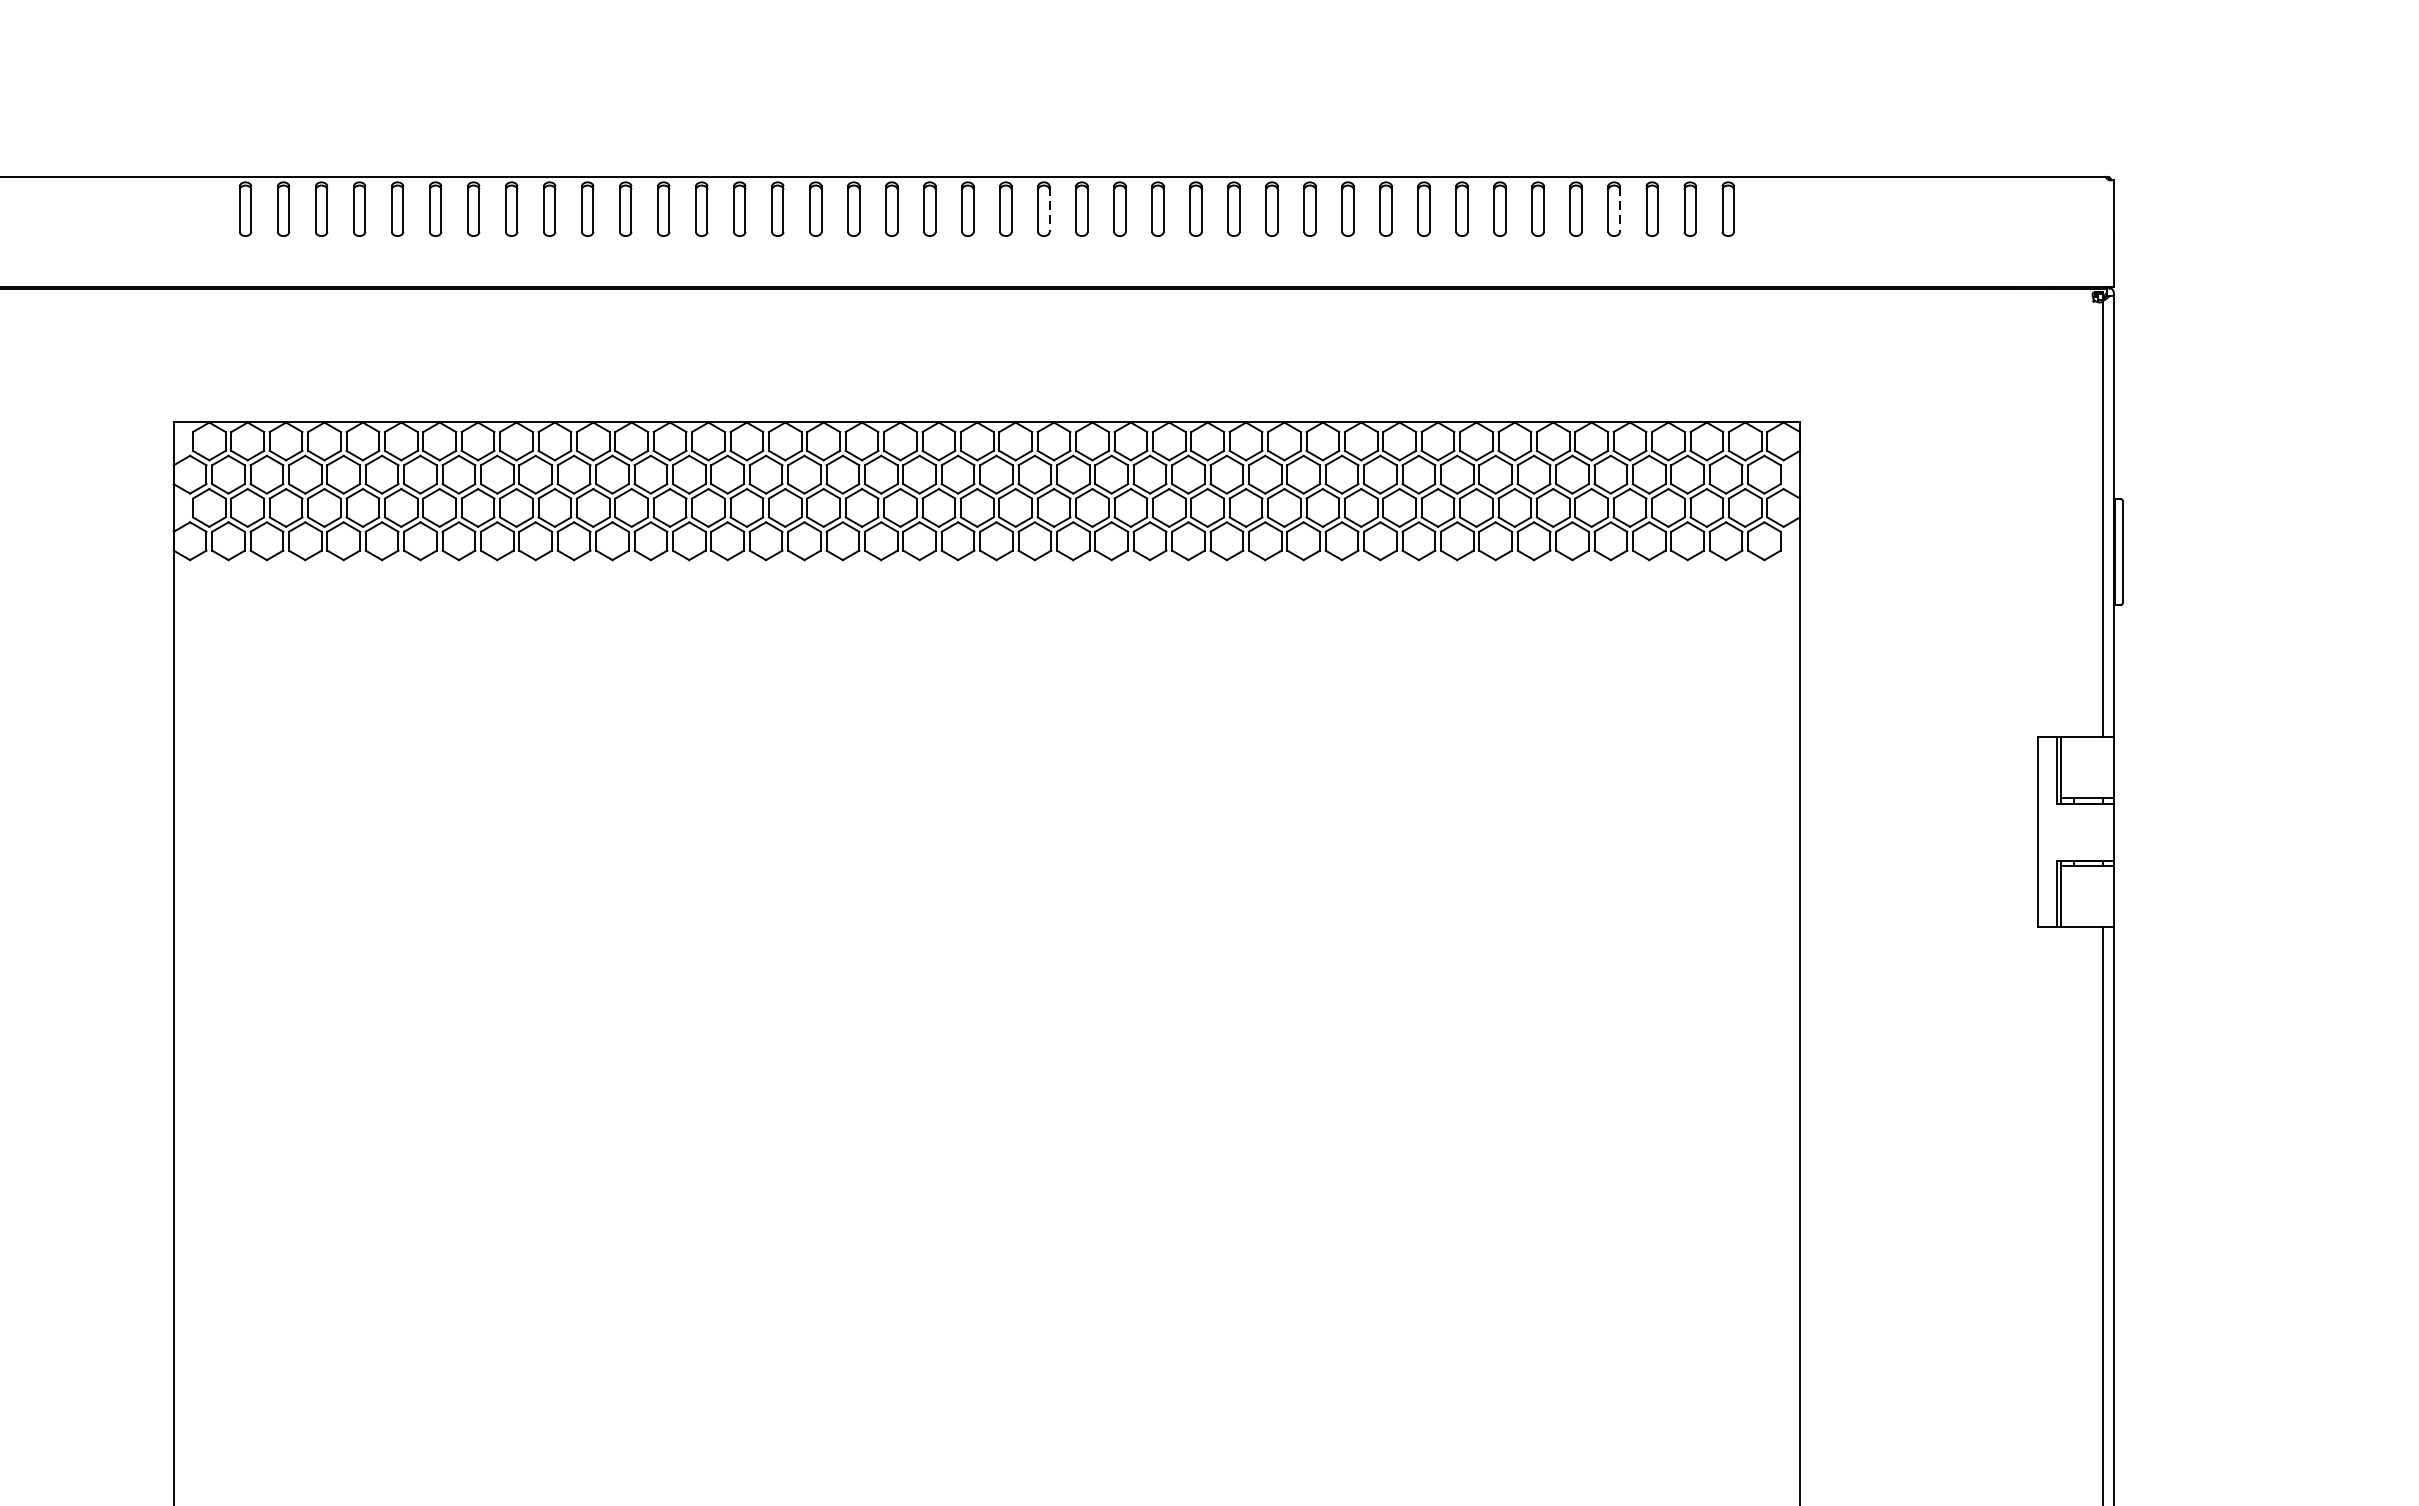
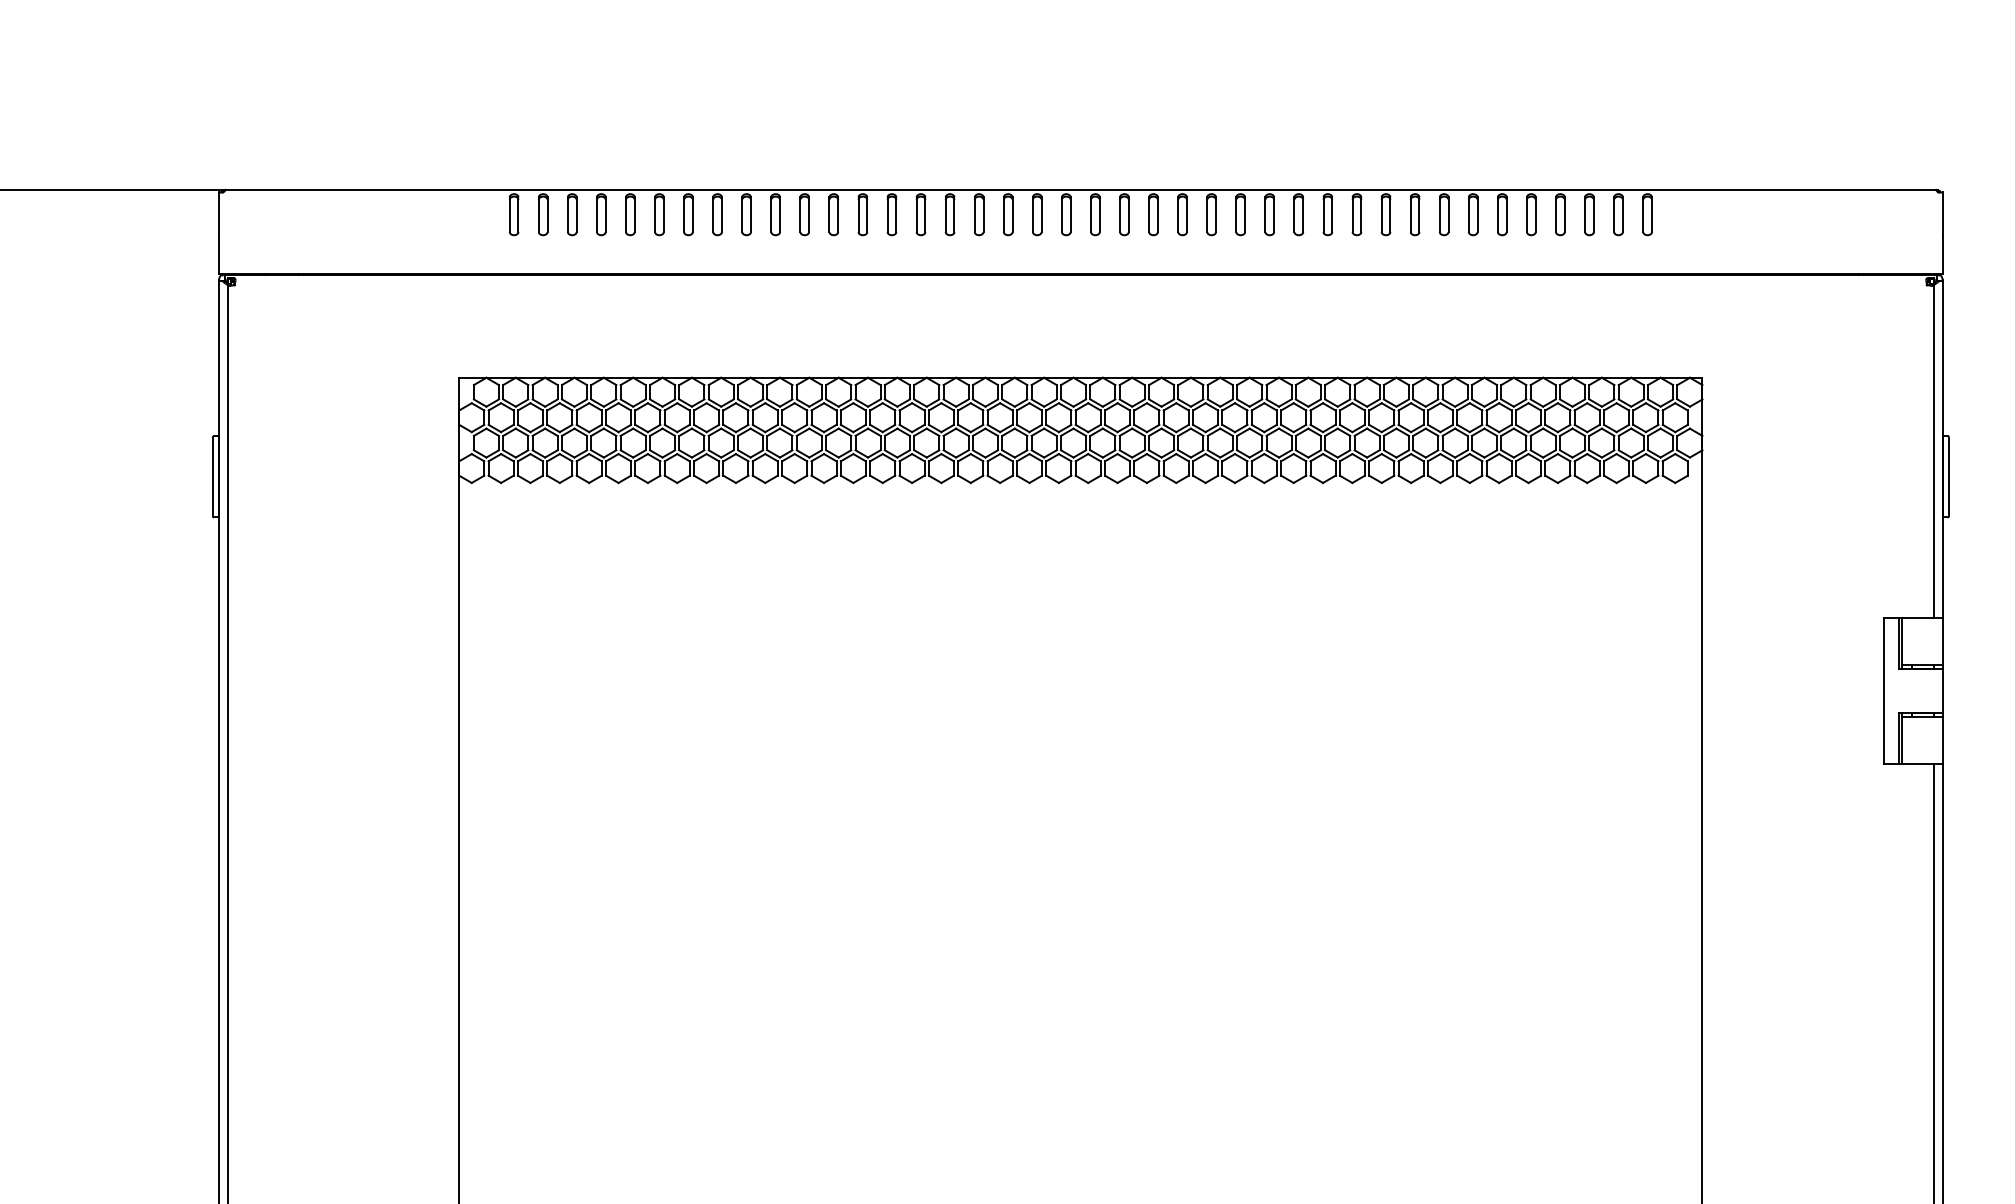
line: (1049, 210) -> (1128, 215), dashed -> solid
line: (1619, 210) -> (1564, 215), dashed -> solid

